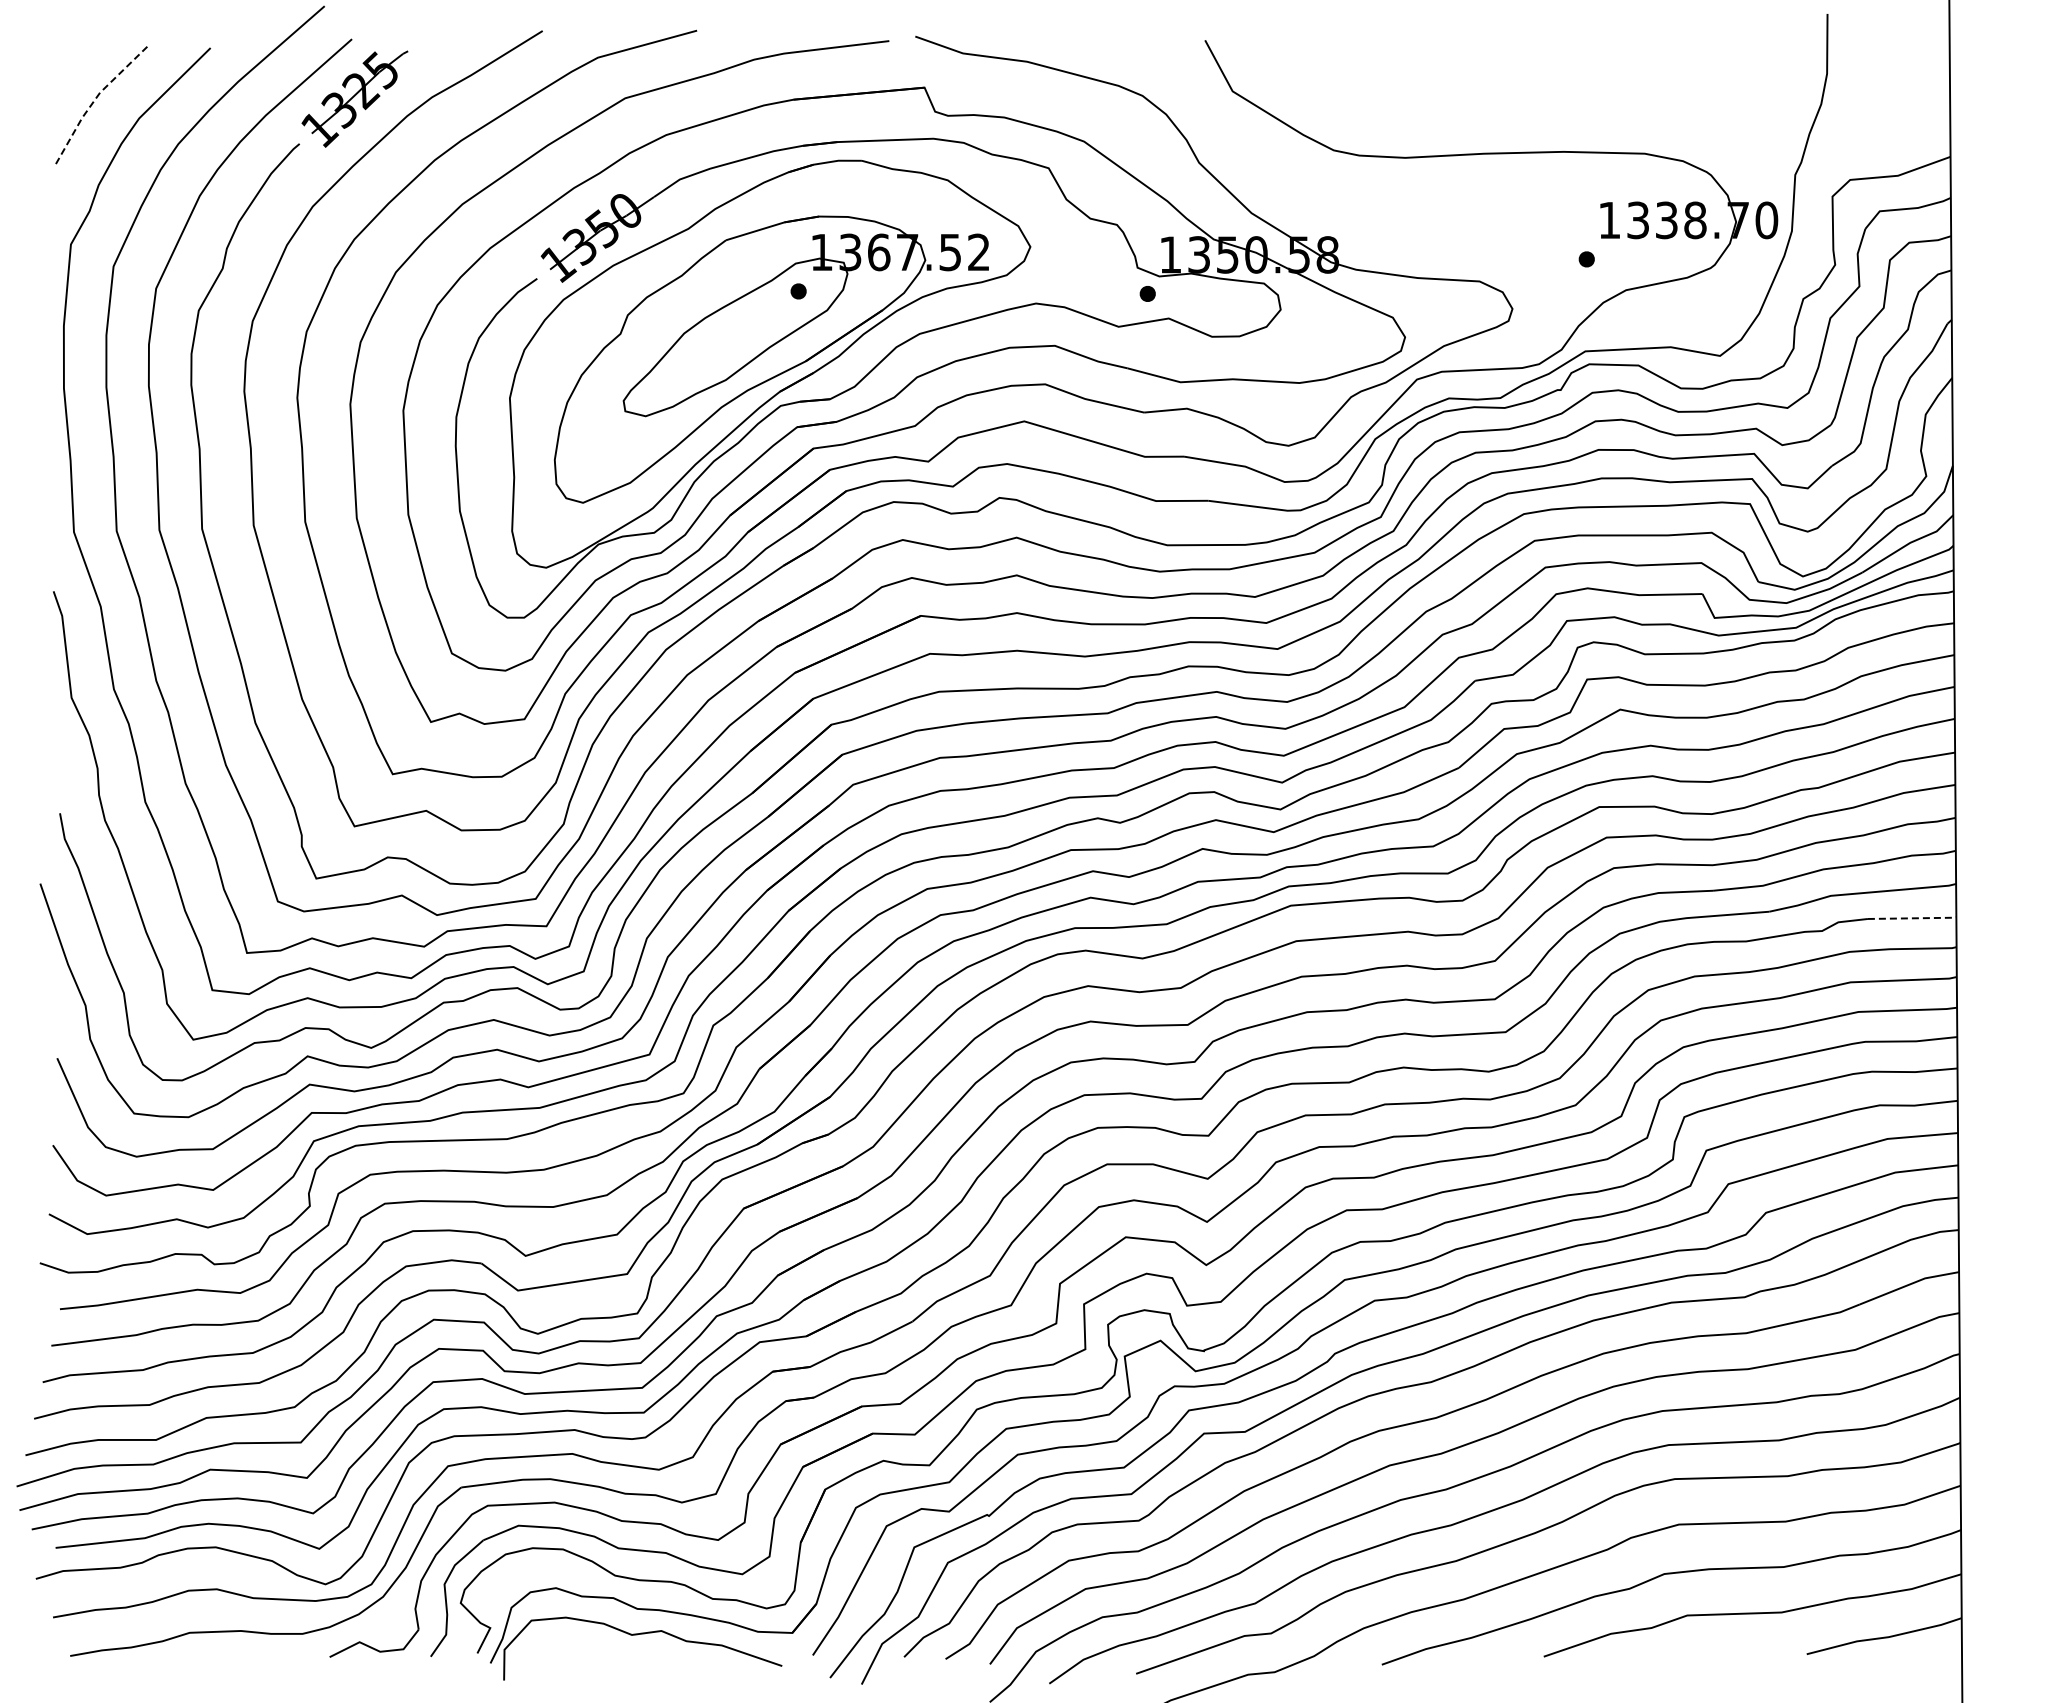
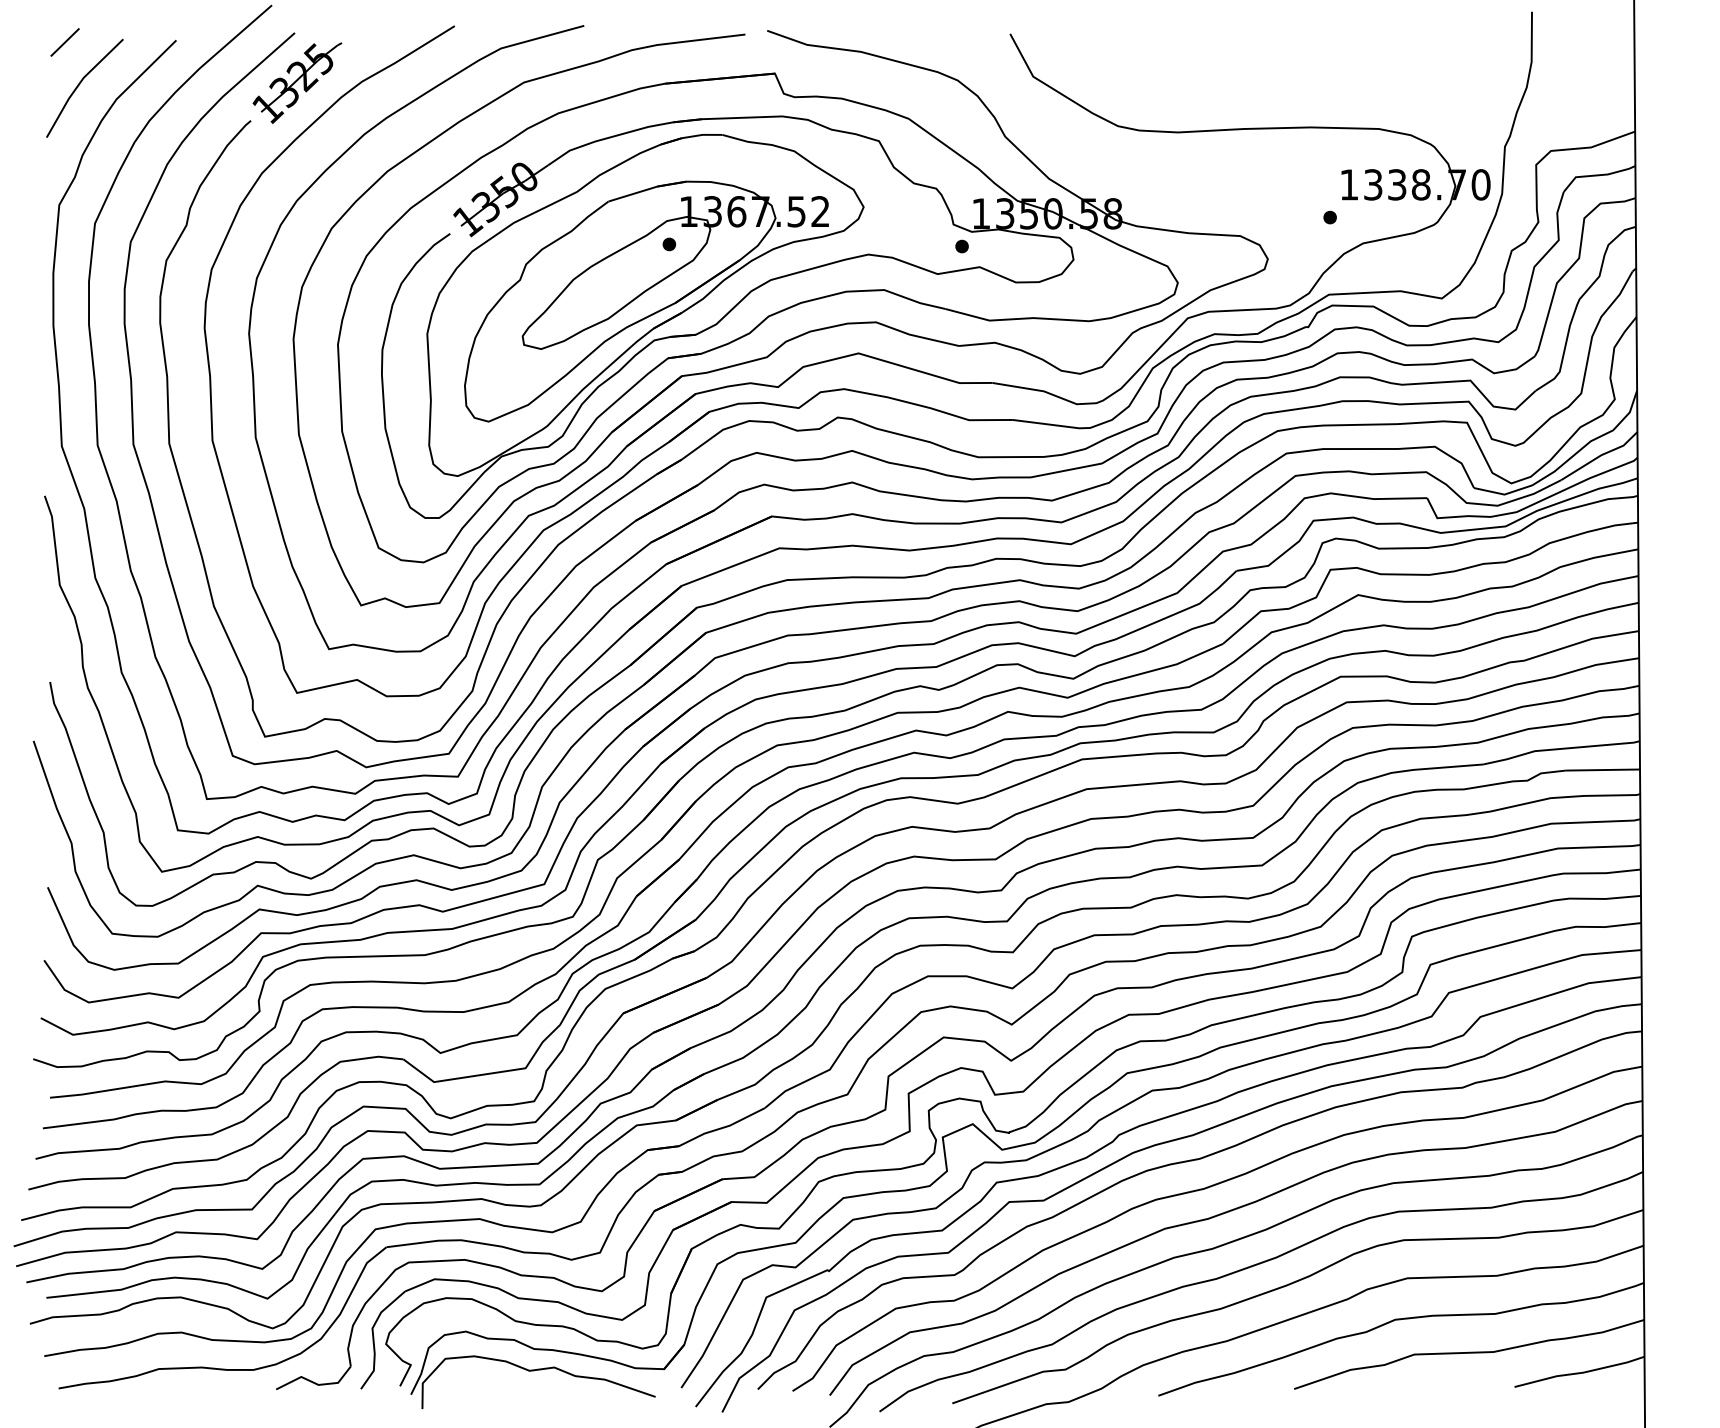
line: (77, 50) -> (64, 42), added
line: (94, 100) -> (79, 84), dashed -> solid
line: (1912, 918) -> (1603, 770), dashed -> solid

